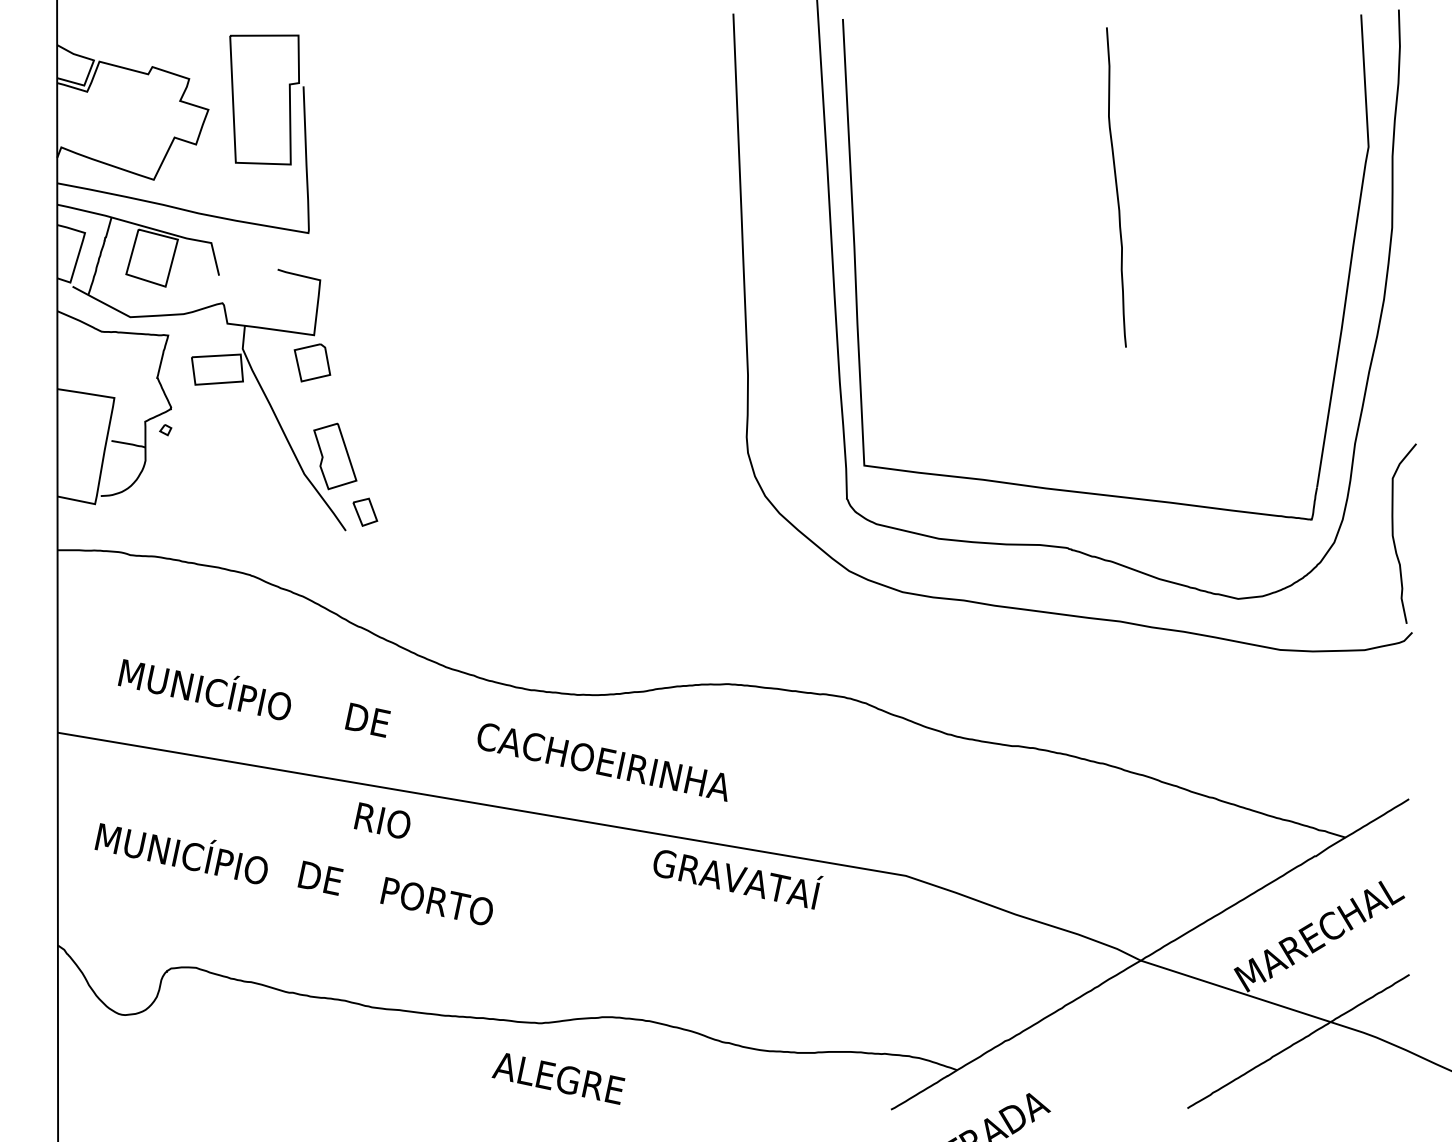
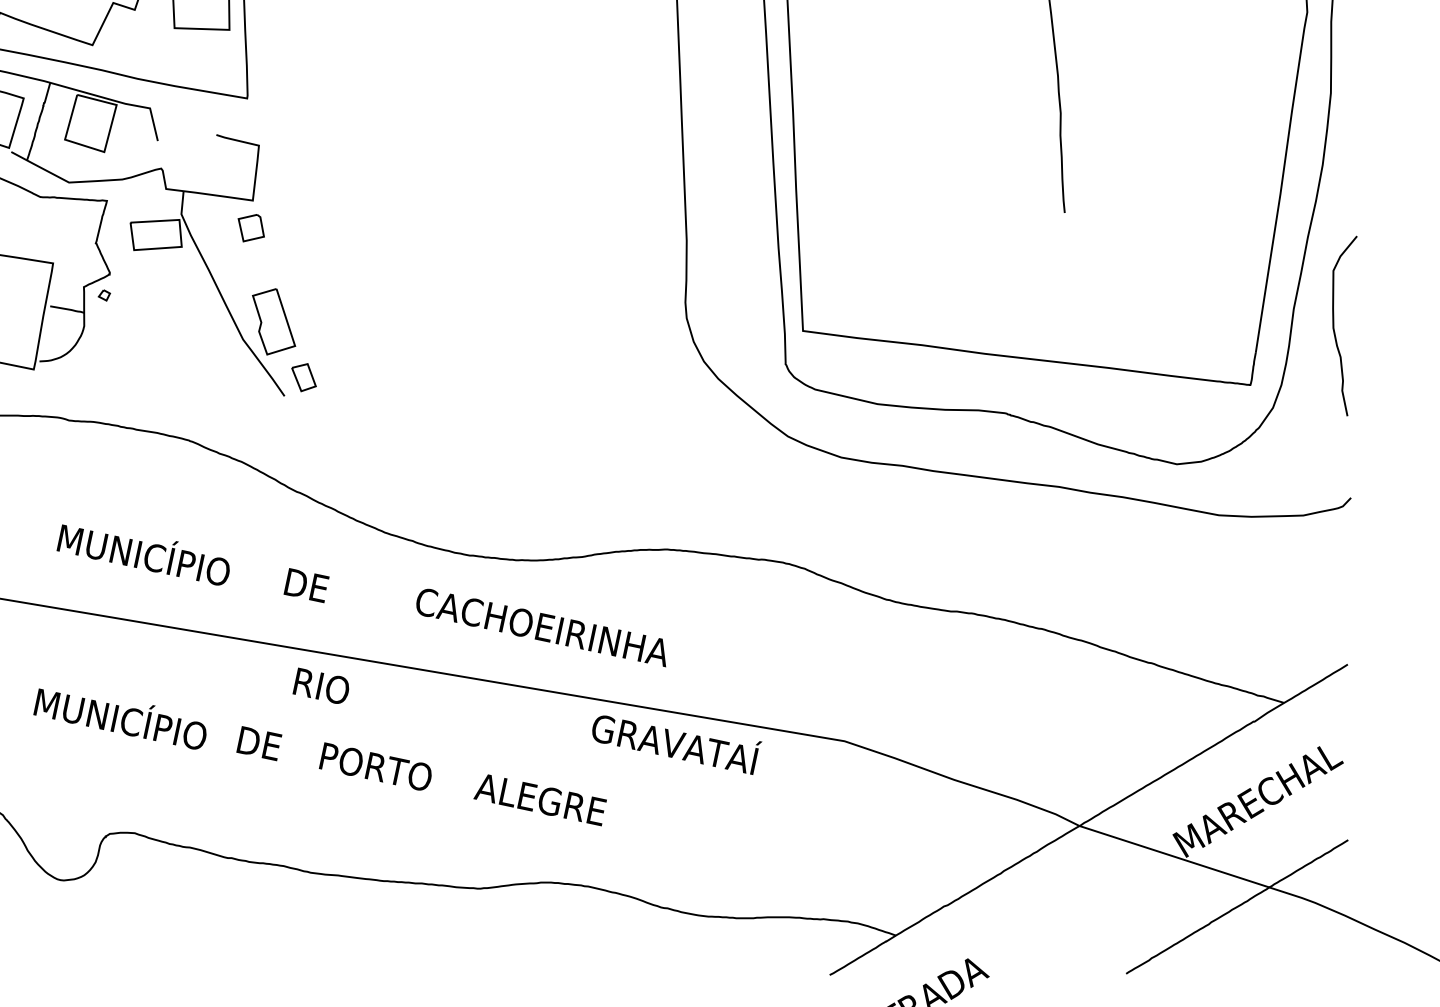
part: (312, 362) -> (251, 227), size x0.71
curve: (1393, 533) -> (1334, 325), moved
text: (558, 1078) -> (540, 799), moved

